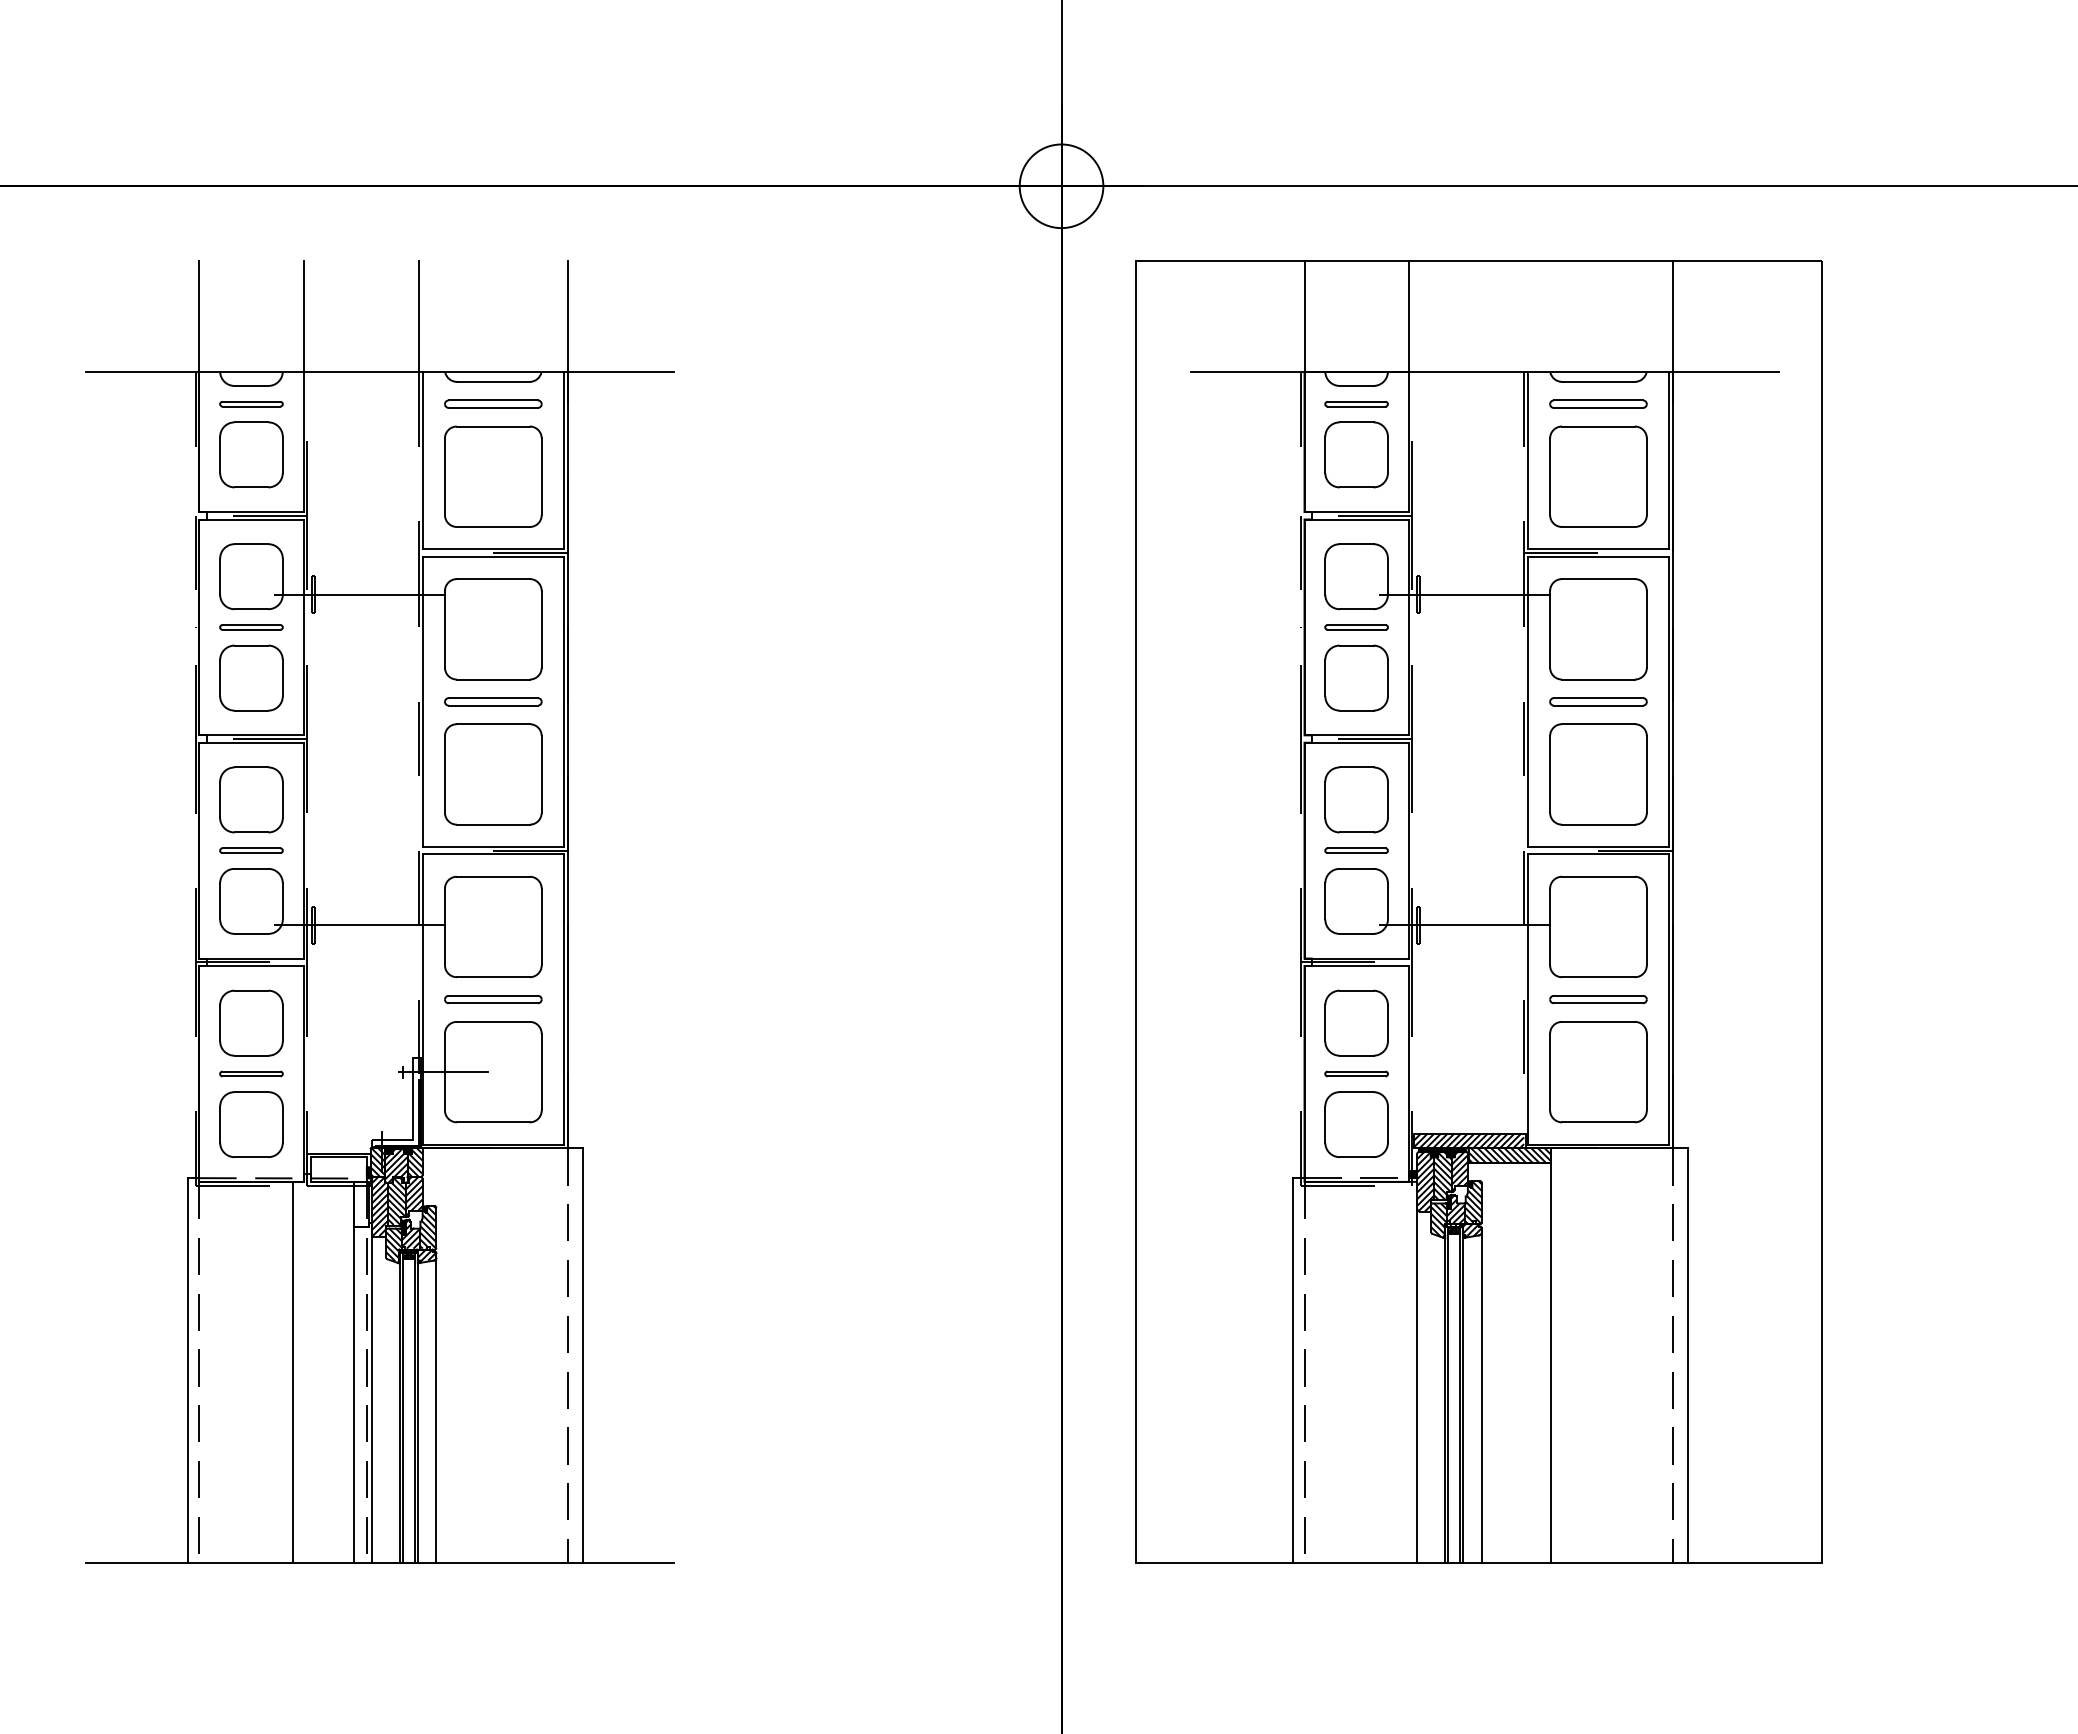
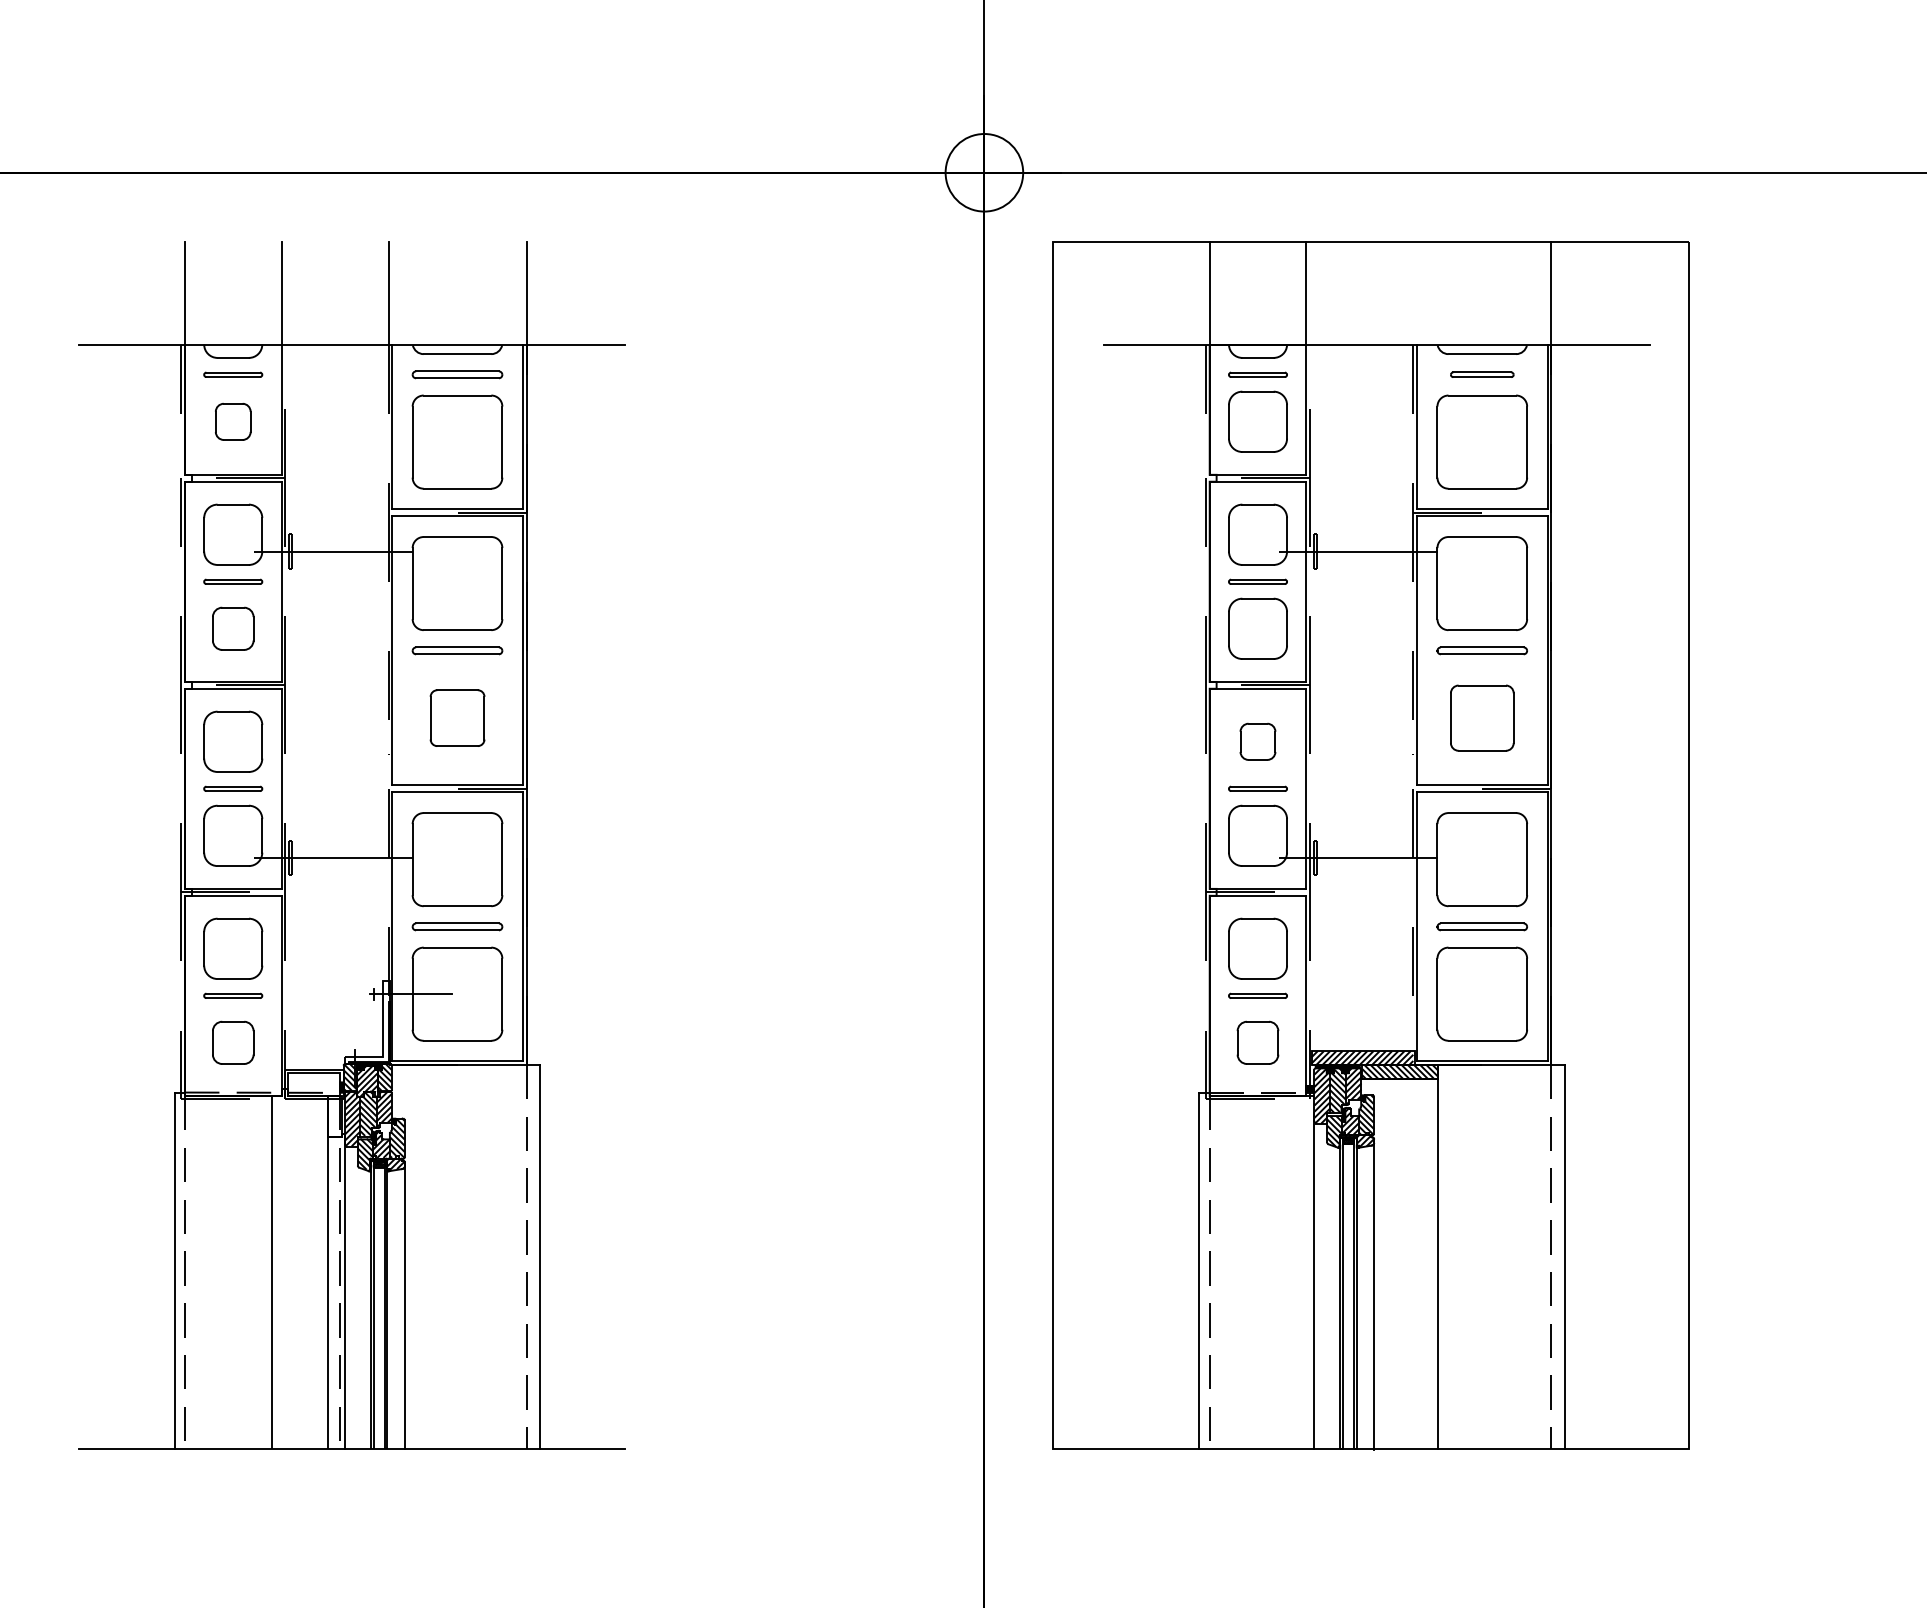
part: (1598, 403) -> (1482, 374), size x0.7
part: (251, 454) -> (233, 421), size x0.6
part: (251, 677) -> (233, 628), size x0.7
part: (493, 774) -> (457, 718), size x0.6
part: (1598, 774) -> (1482, 718), size x0.7
part: (1356, 799) -> (1257, 741), size x0.6
part: (251, 1124) -> (233, 1042), size x0.7
part: (1356, 1124) -> (1257, 1042), size x0.7

